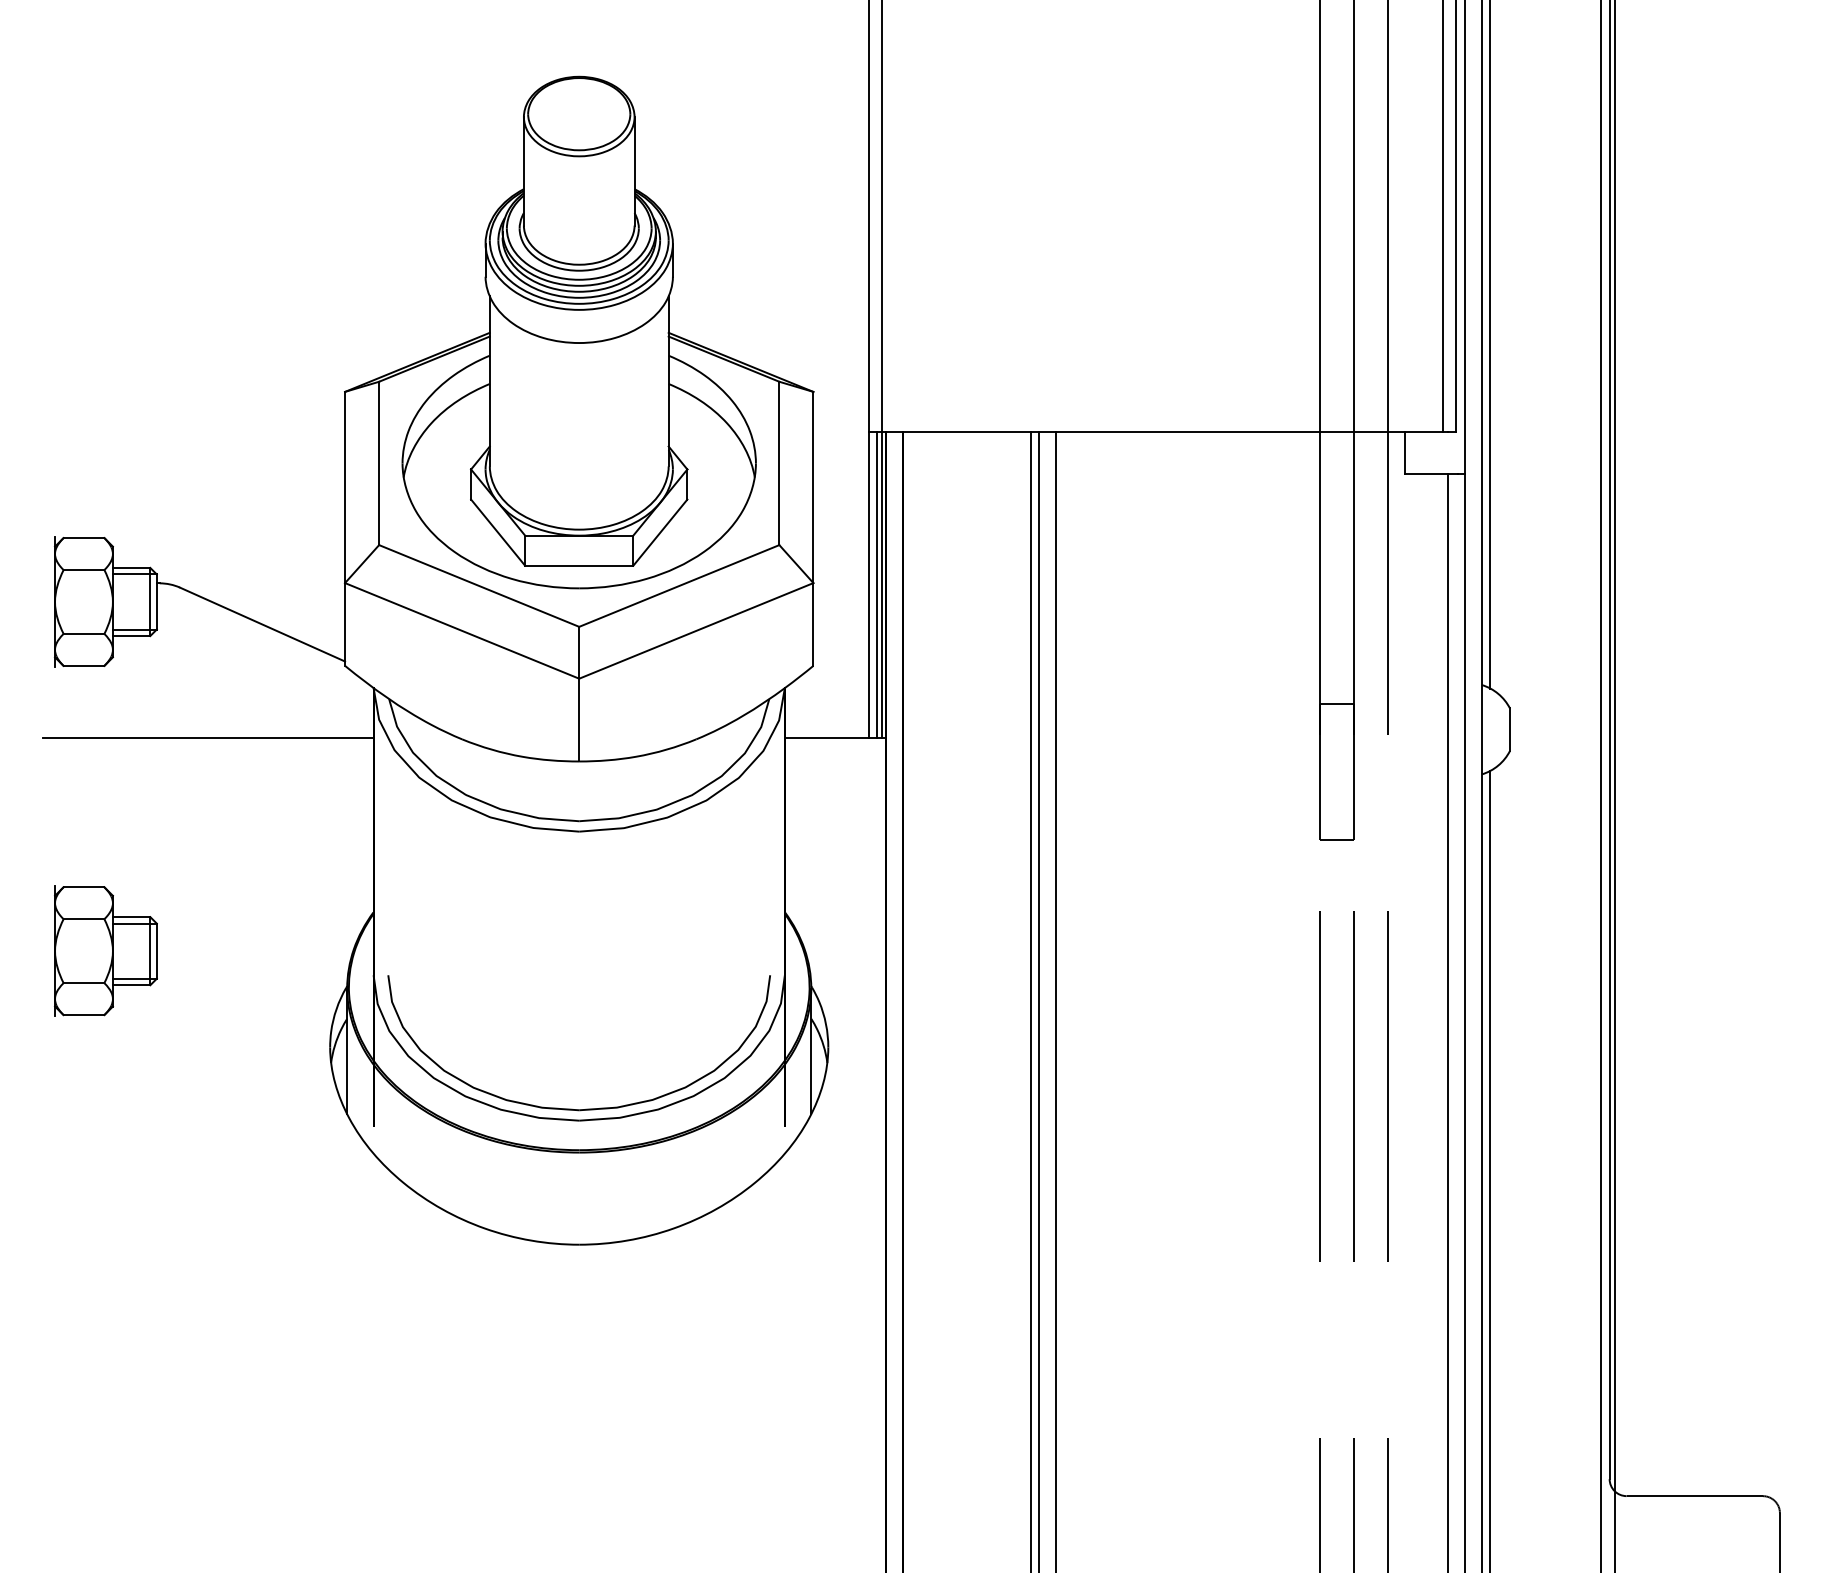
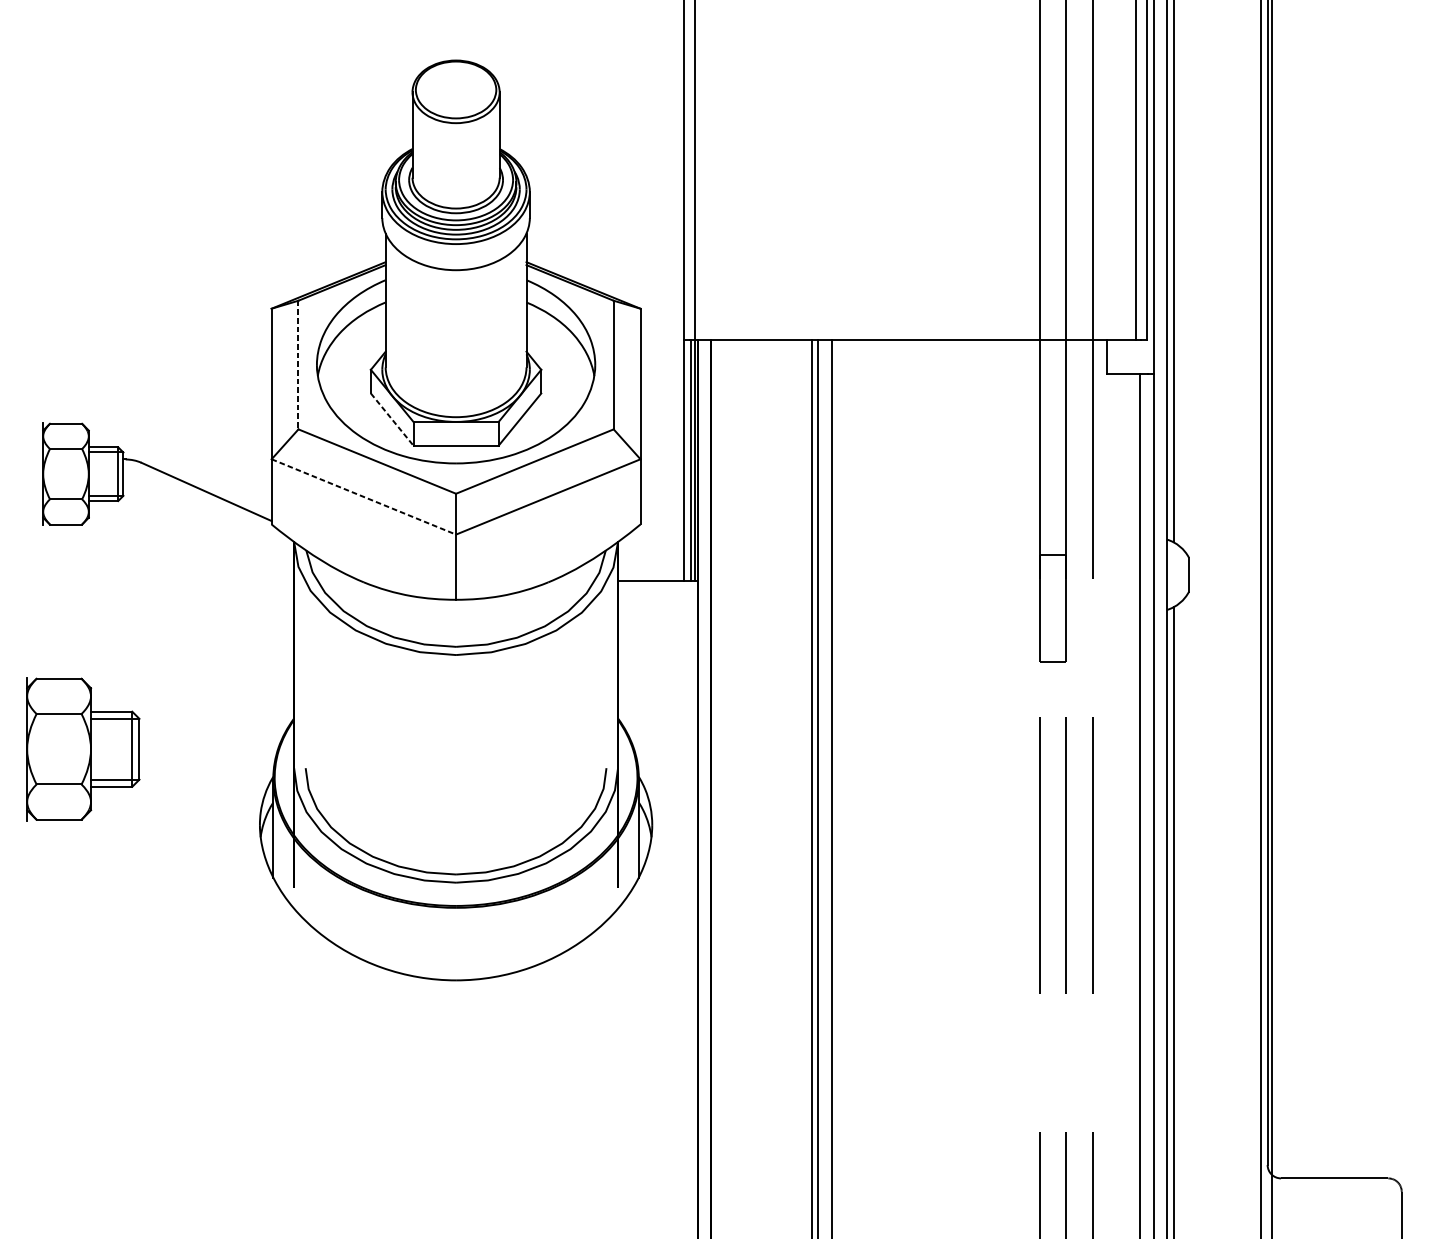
line: (379, 463) -> (298, 365), solid -> dashed
line: (498, 532) -> (392, 419), solid -> dashed
line: (462, 631) -> (364, 497), solid -> dashed
line: (207, 738) -> (163, 581), removed
part: (105, 950) -> (82, 748), size x1.4

